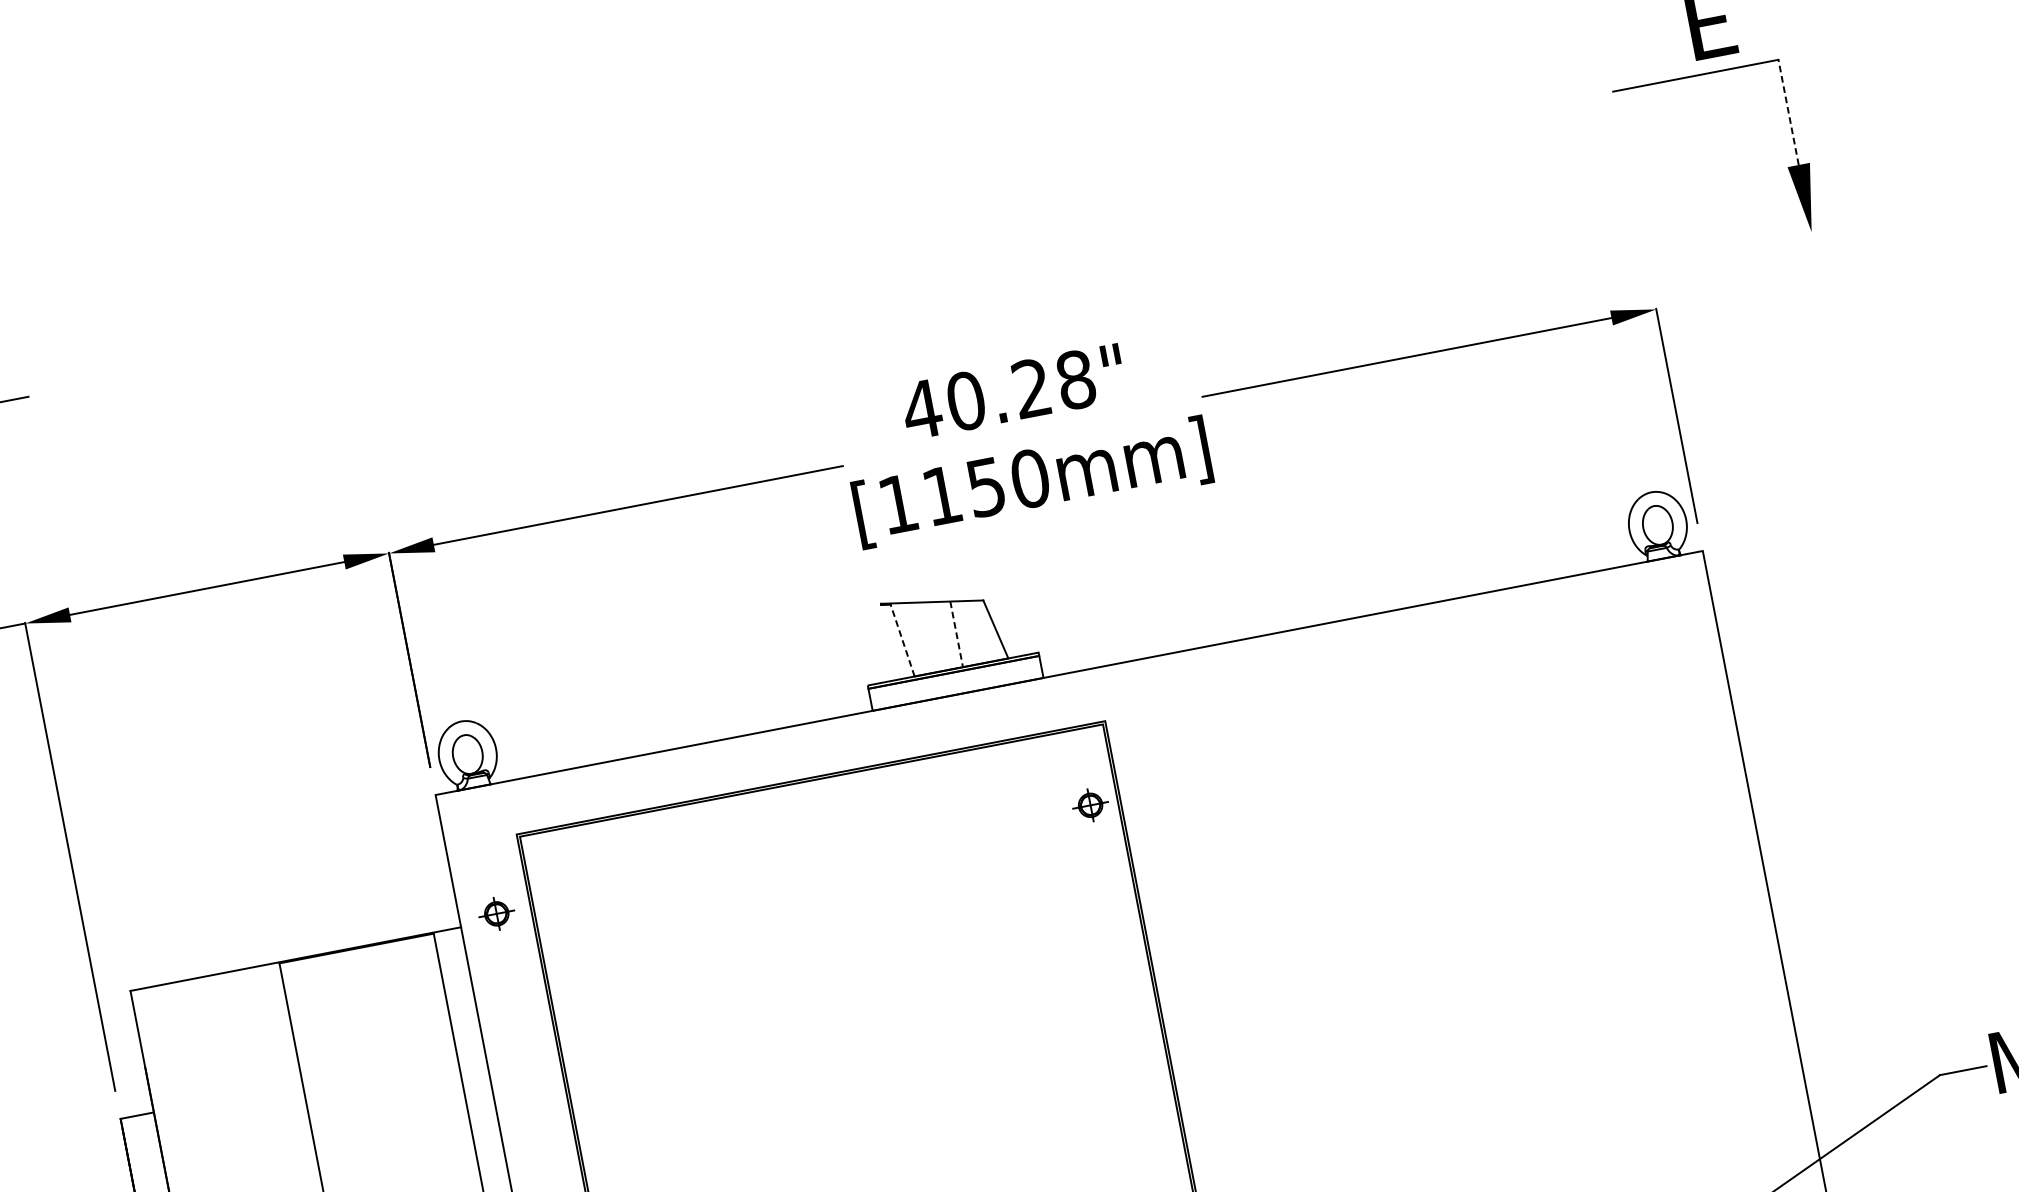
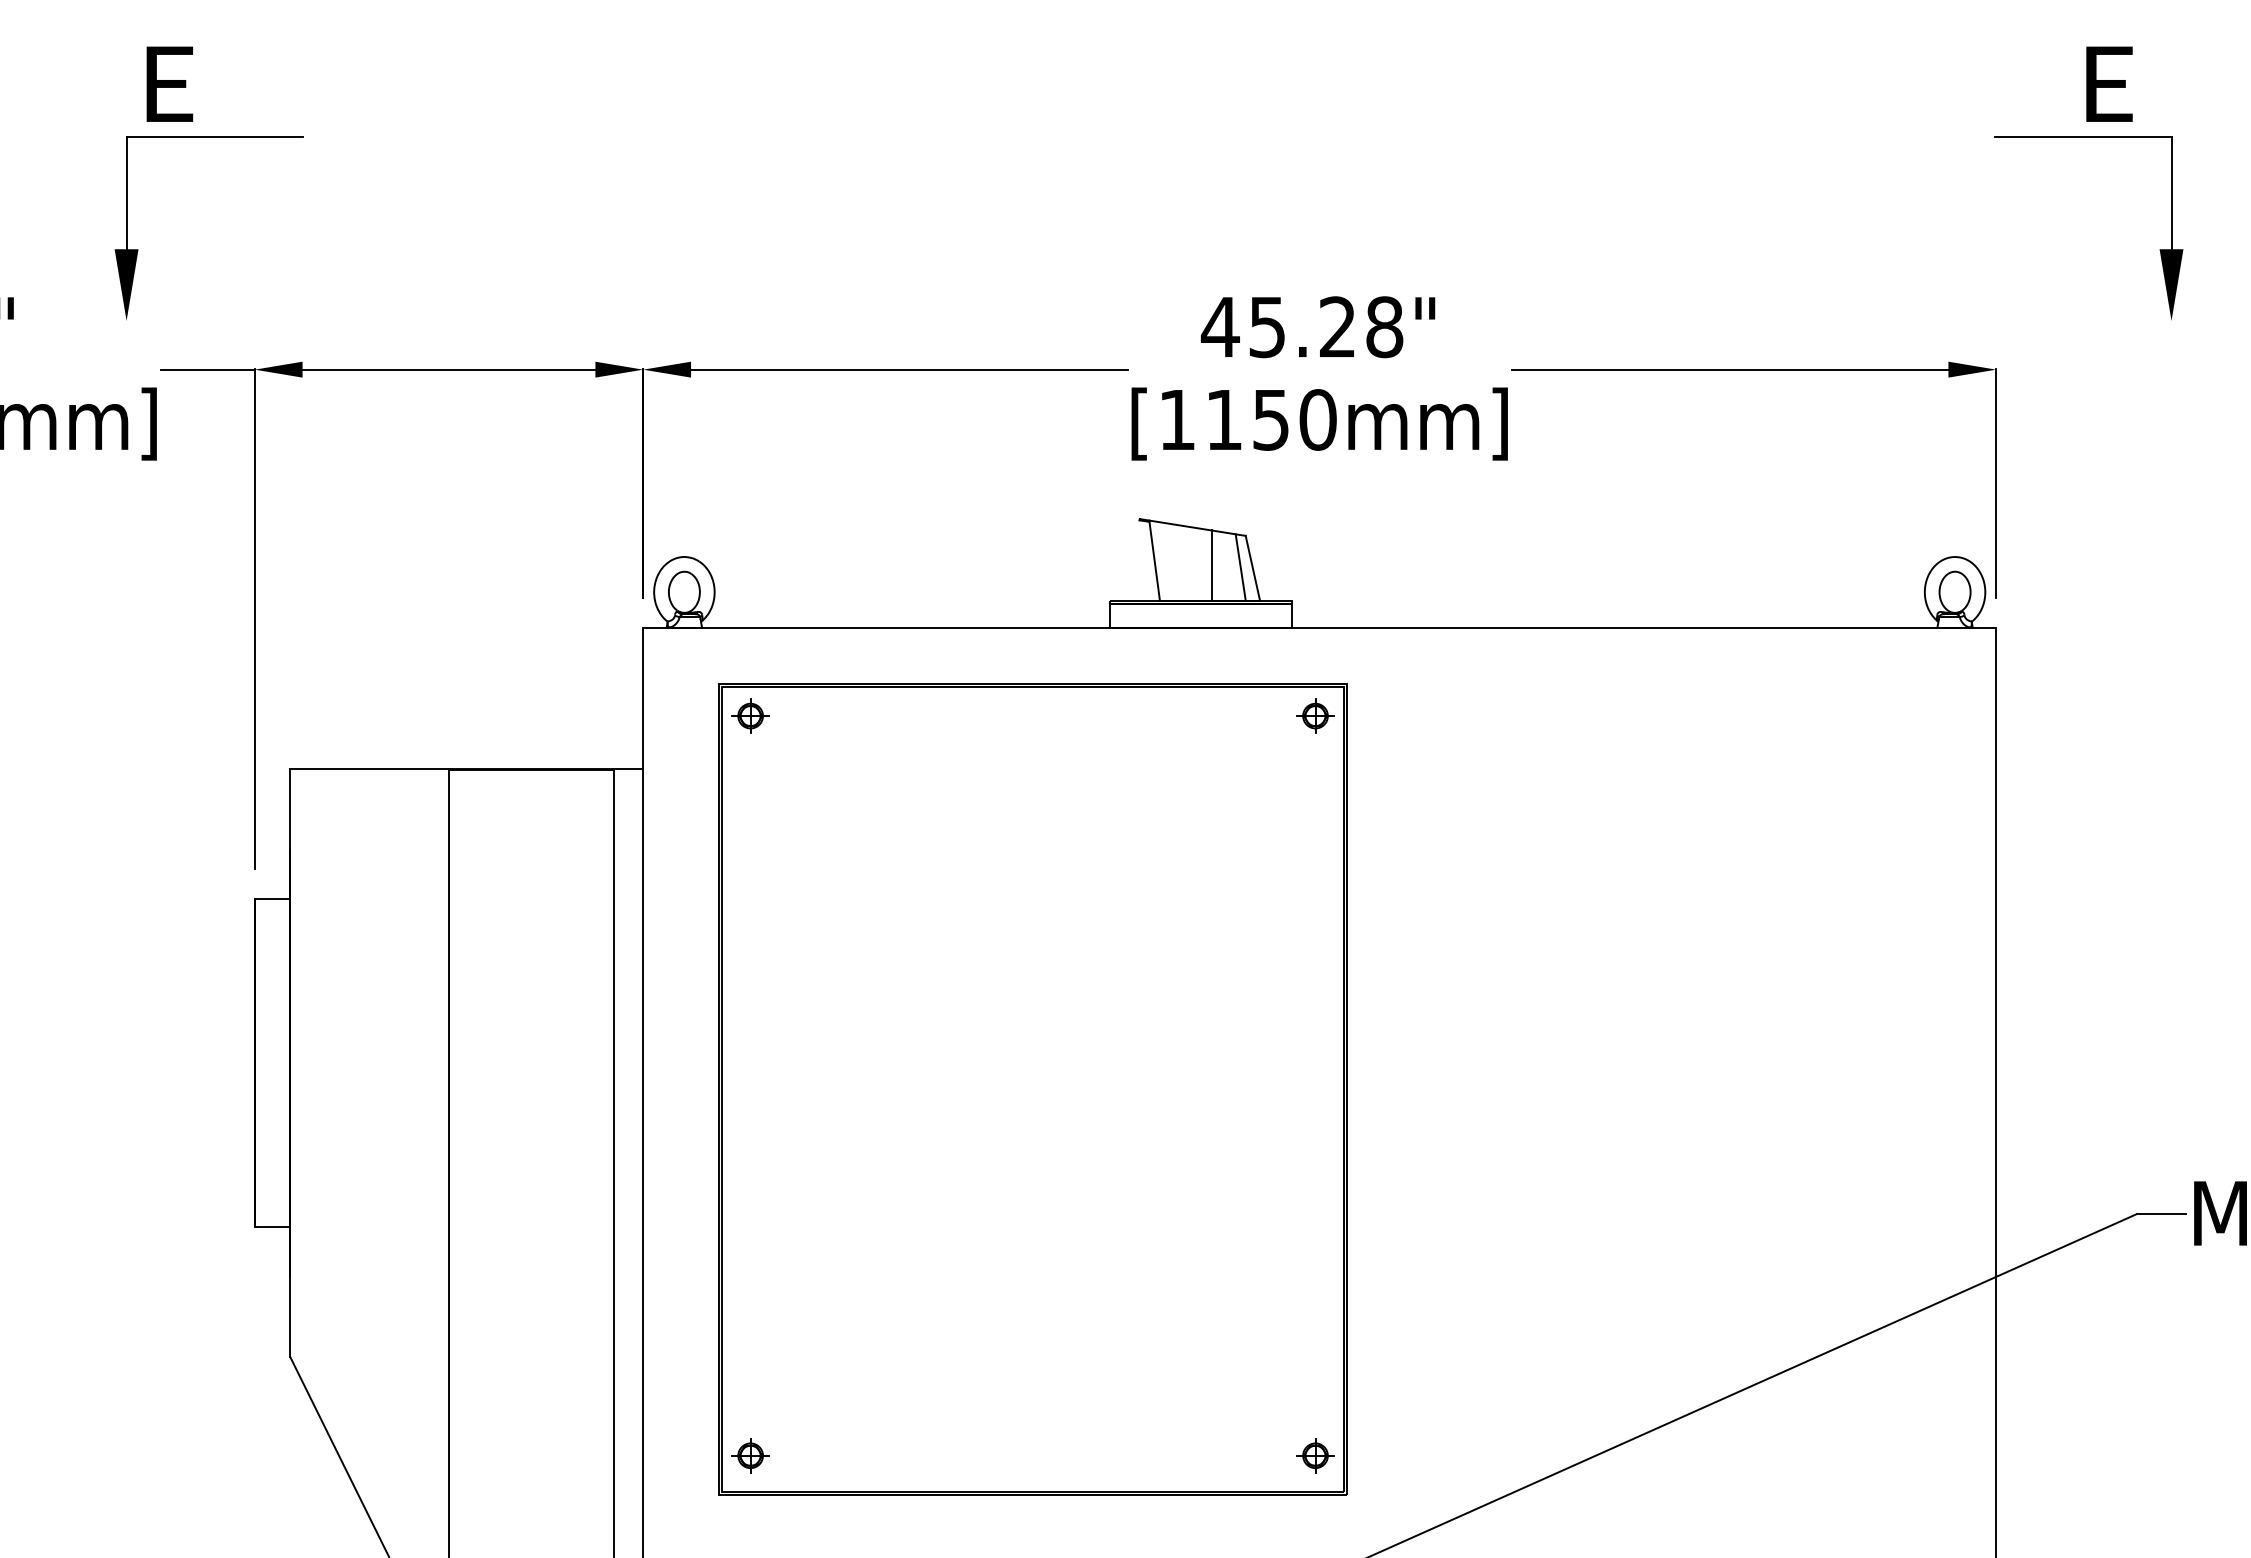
line: (1788, 111) -> (2171, 192), dashed -> solid
text: (966, 401) -> (1267, 327), 40.28" -> 45.28"
line: (984, 631) -> (1240, 567), added
line: (956, 635) -> (1211, 566), dashed -> solid
line: (902, 639) -> (1154, 560), dashed -> solid
part: (1090, 804) -> (1315, 715), moved
part: (496, 913) -> (750, 715), moved

